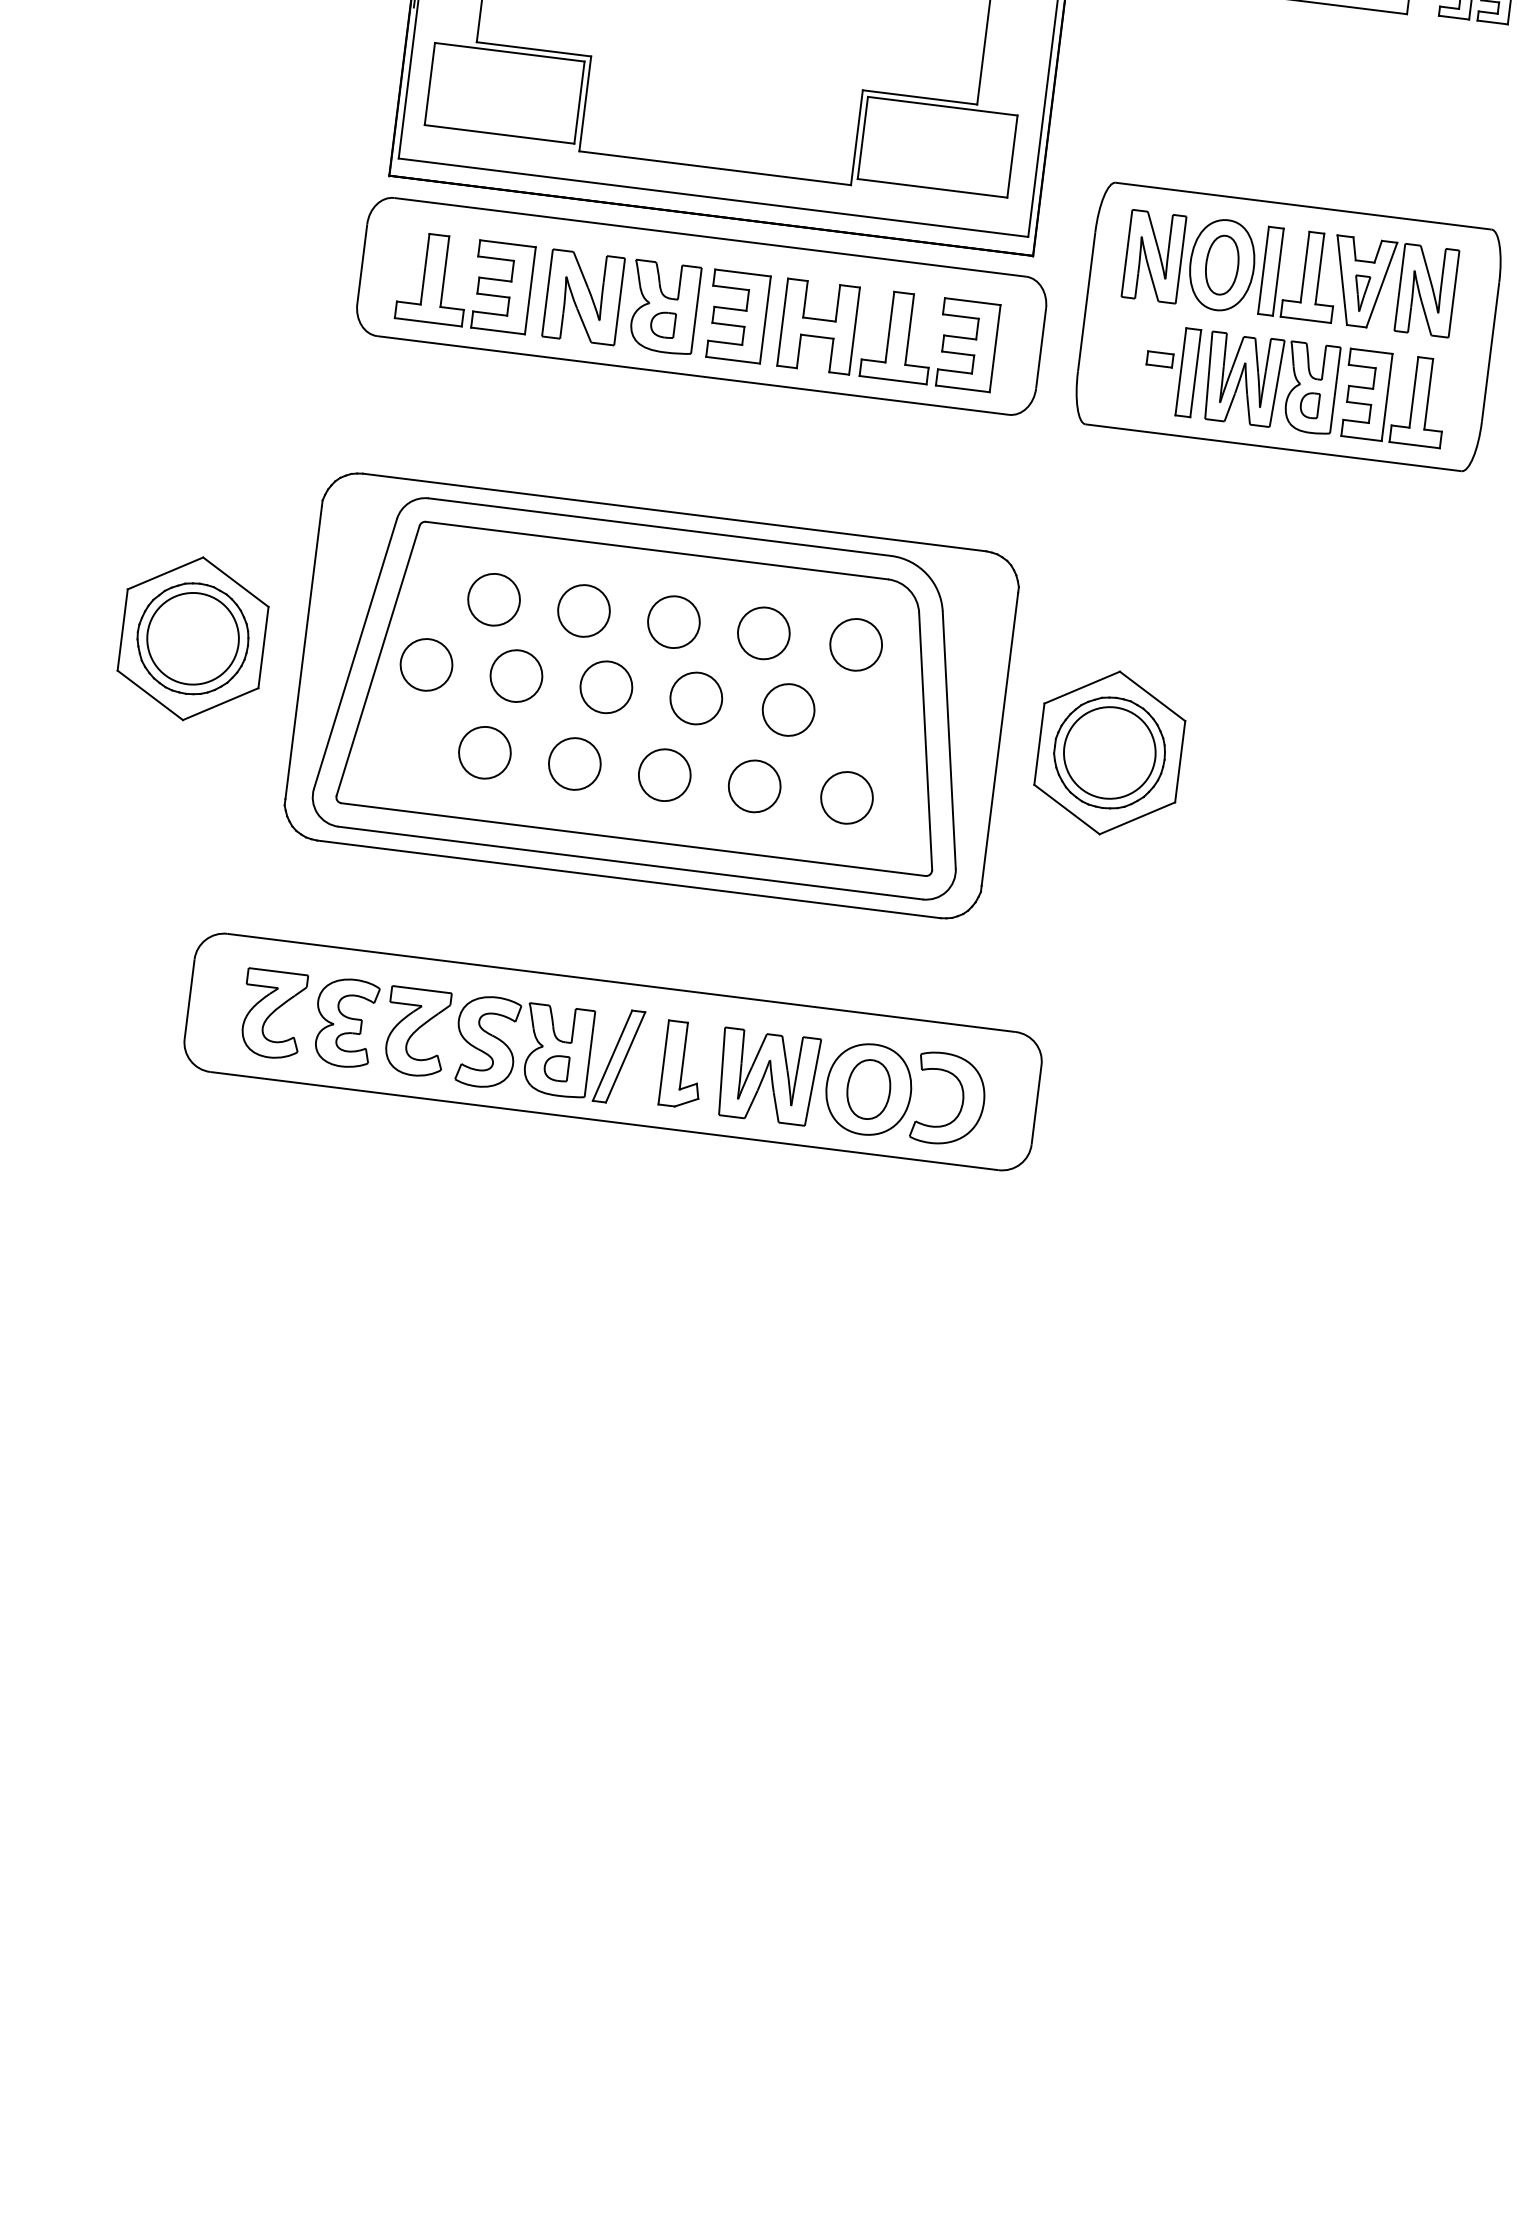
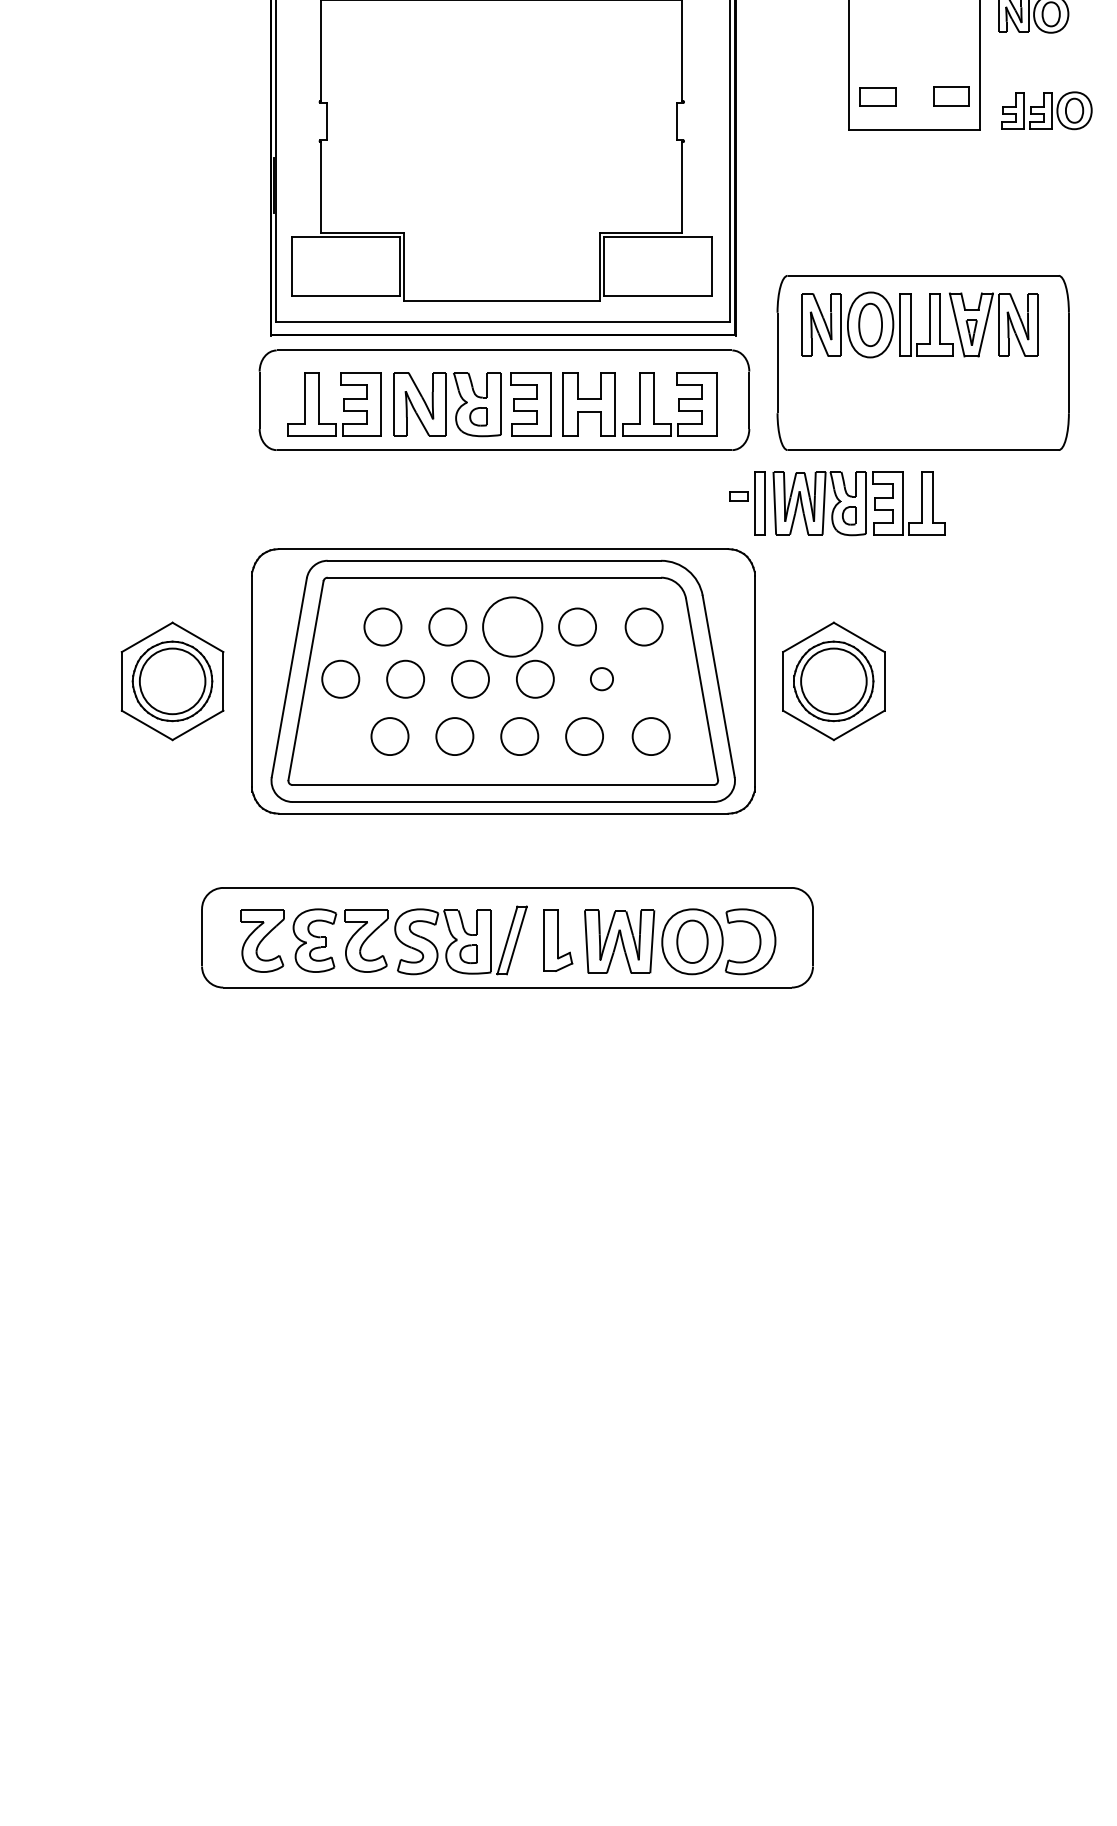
part: (1295, 386) -> (837, 503), moved
circle: (673, 621) -> (512, 626), size x1.6
circle: (788, 708) -> (601, 678), size x0.6

